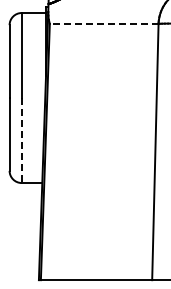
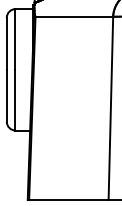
line: (103, 23) -> (73, 16), dashed -> solid
line: (21, 140) -> (15, 100), dashed -> solid

